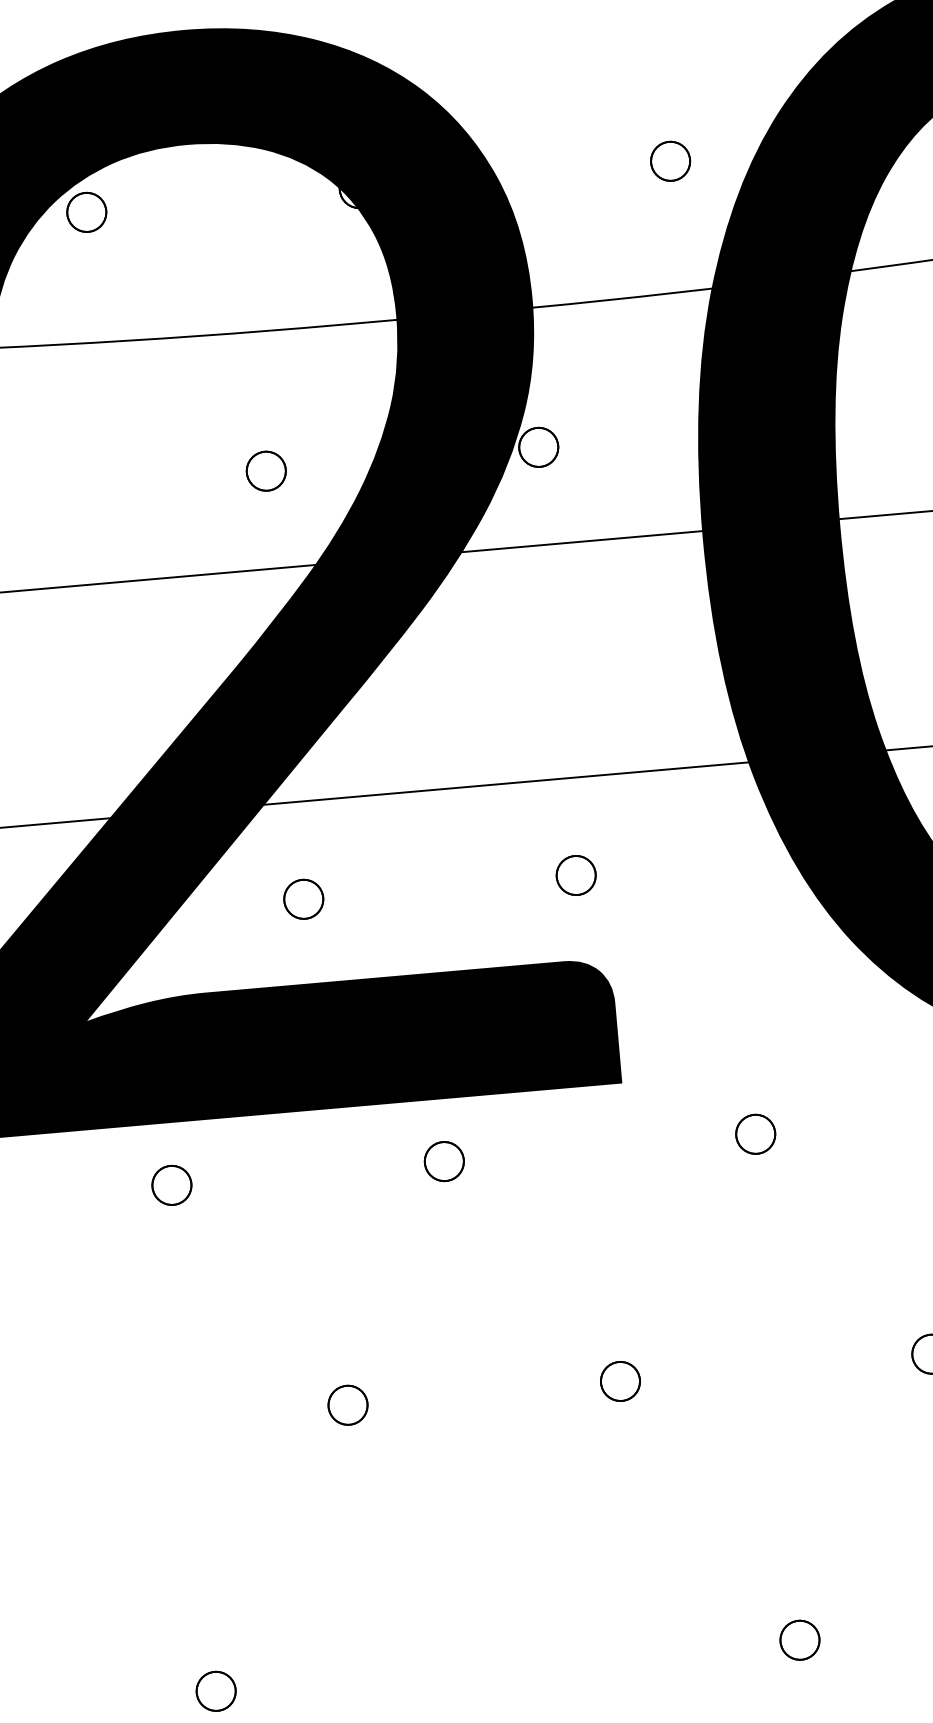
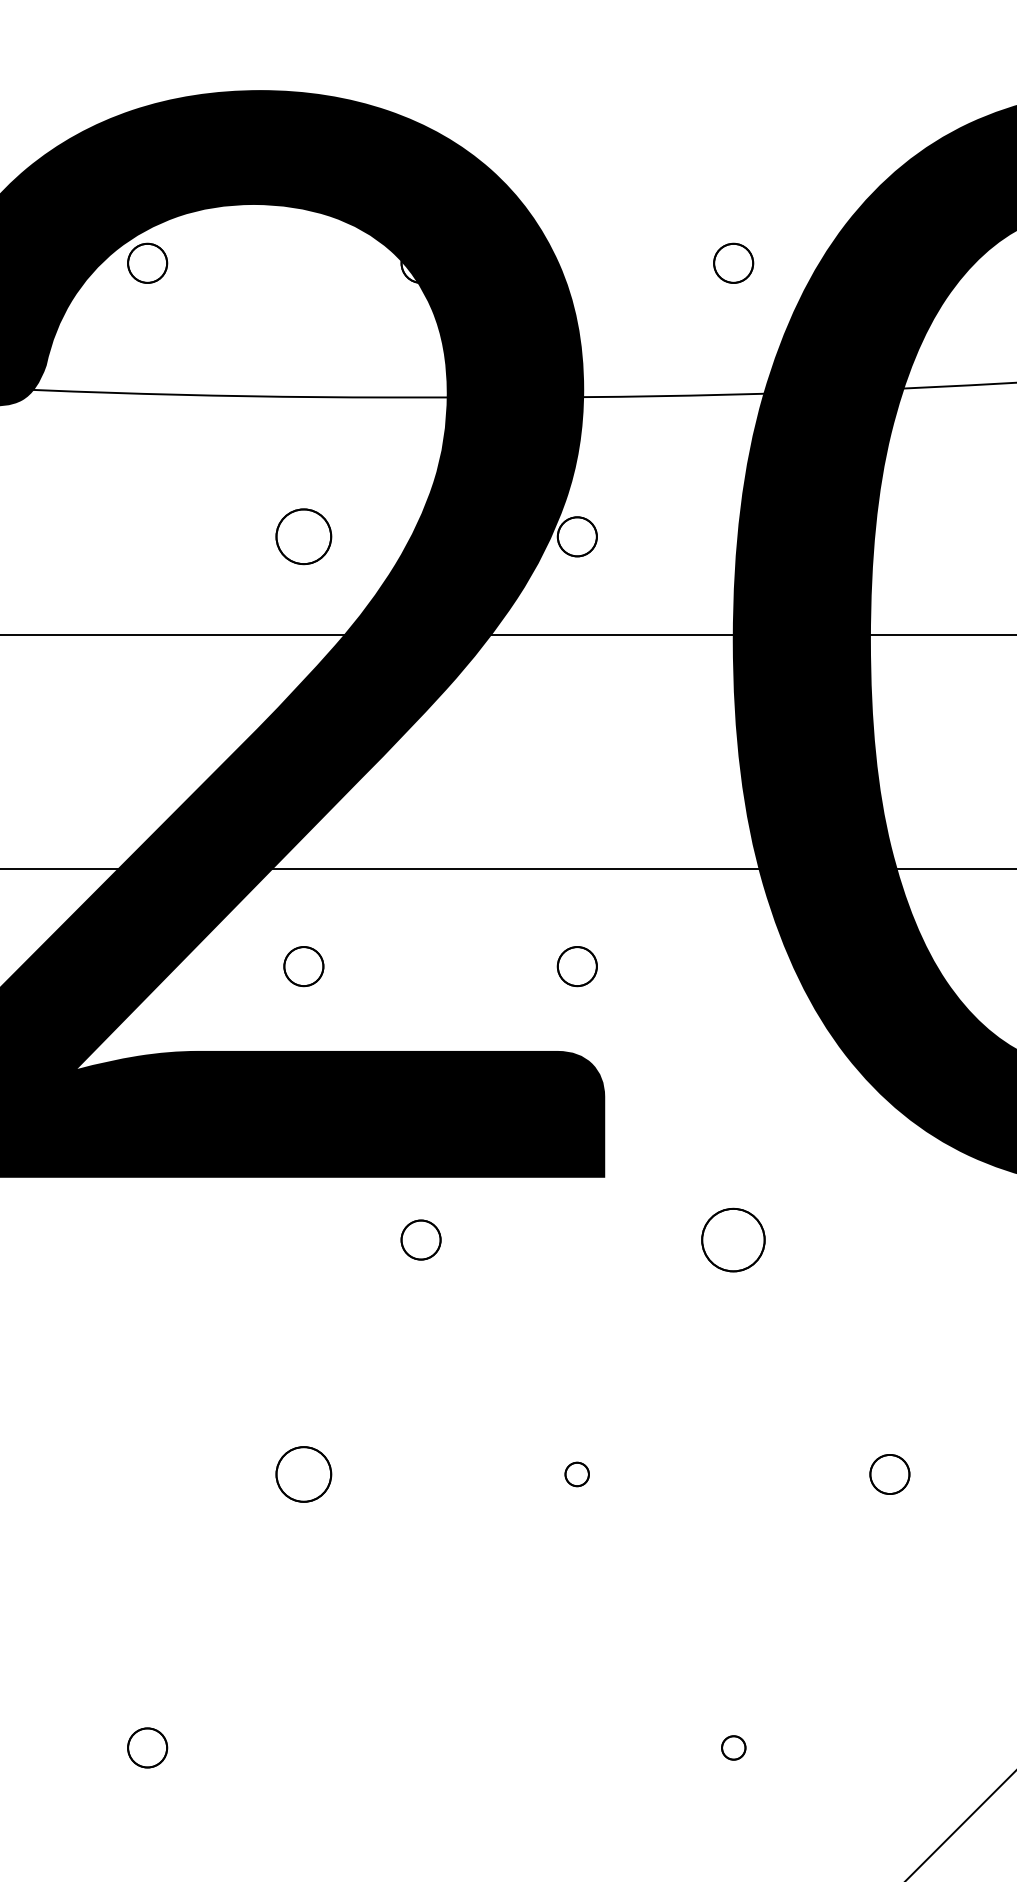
part: (265, 470) -> (303, 536), size x1.4
part: (755, 1133) -> (733, 1239), size x1.6
part: (171, 1184) -> (147, 1239), removed
part: (619, 1381) -> (576, 1474), size x0.6
part: (347, 1405) -> (303, 1474), size x1.4
part: (799, 1639) -> (733, 1747), size x0.6

